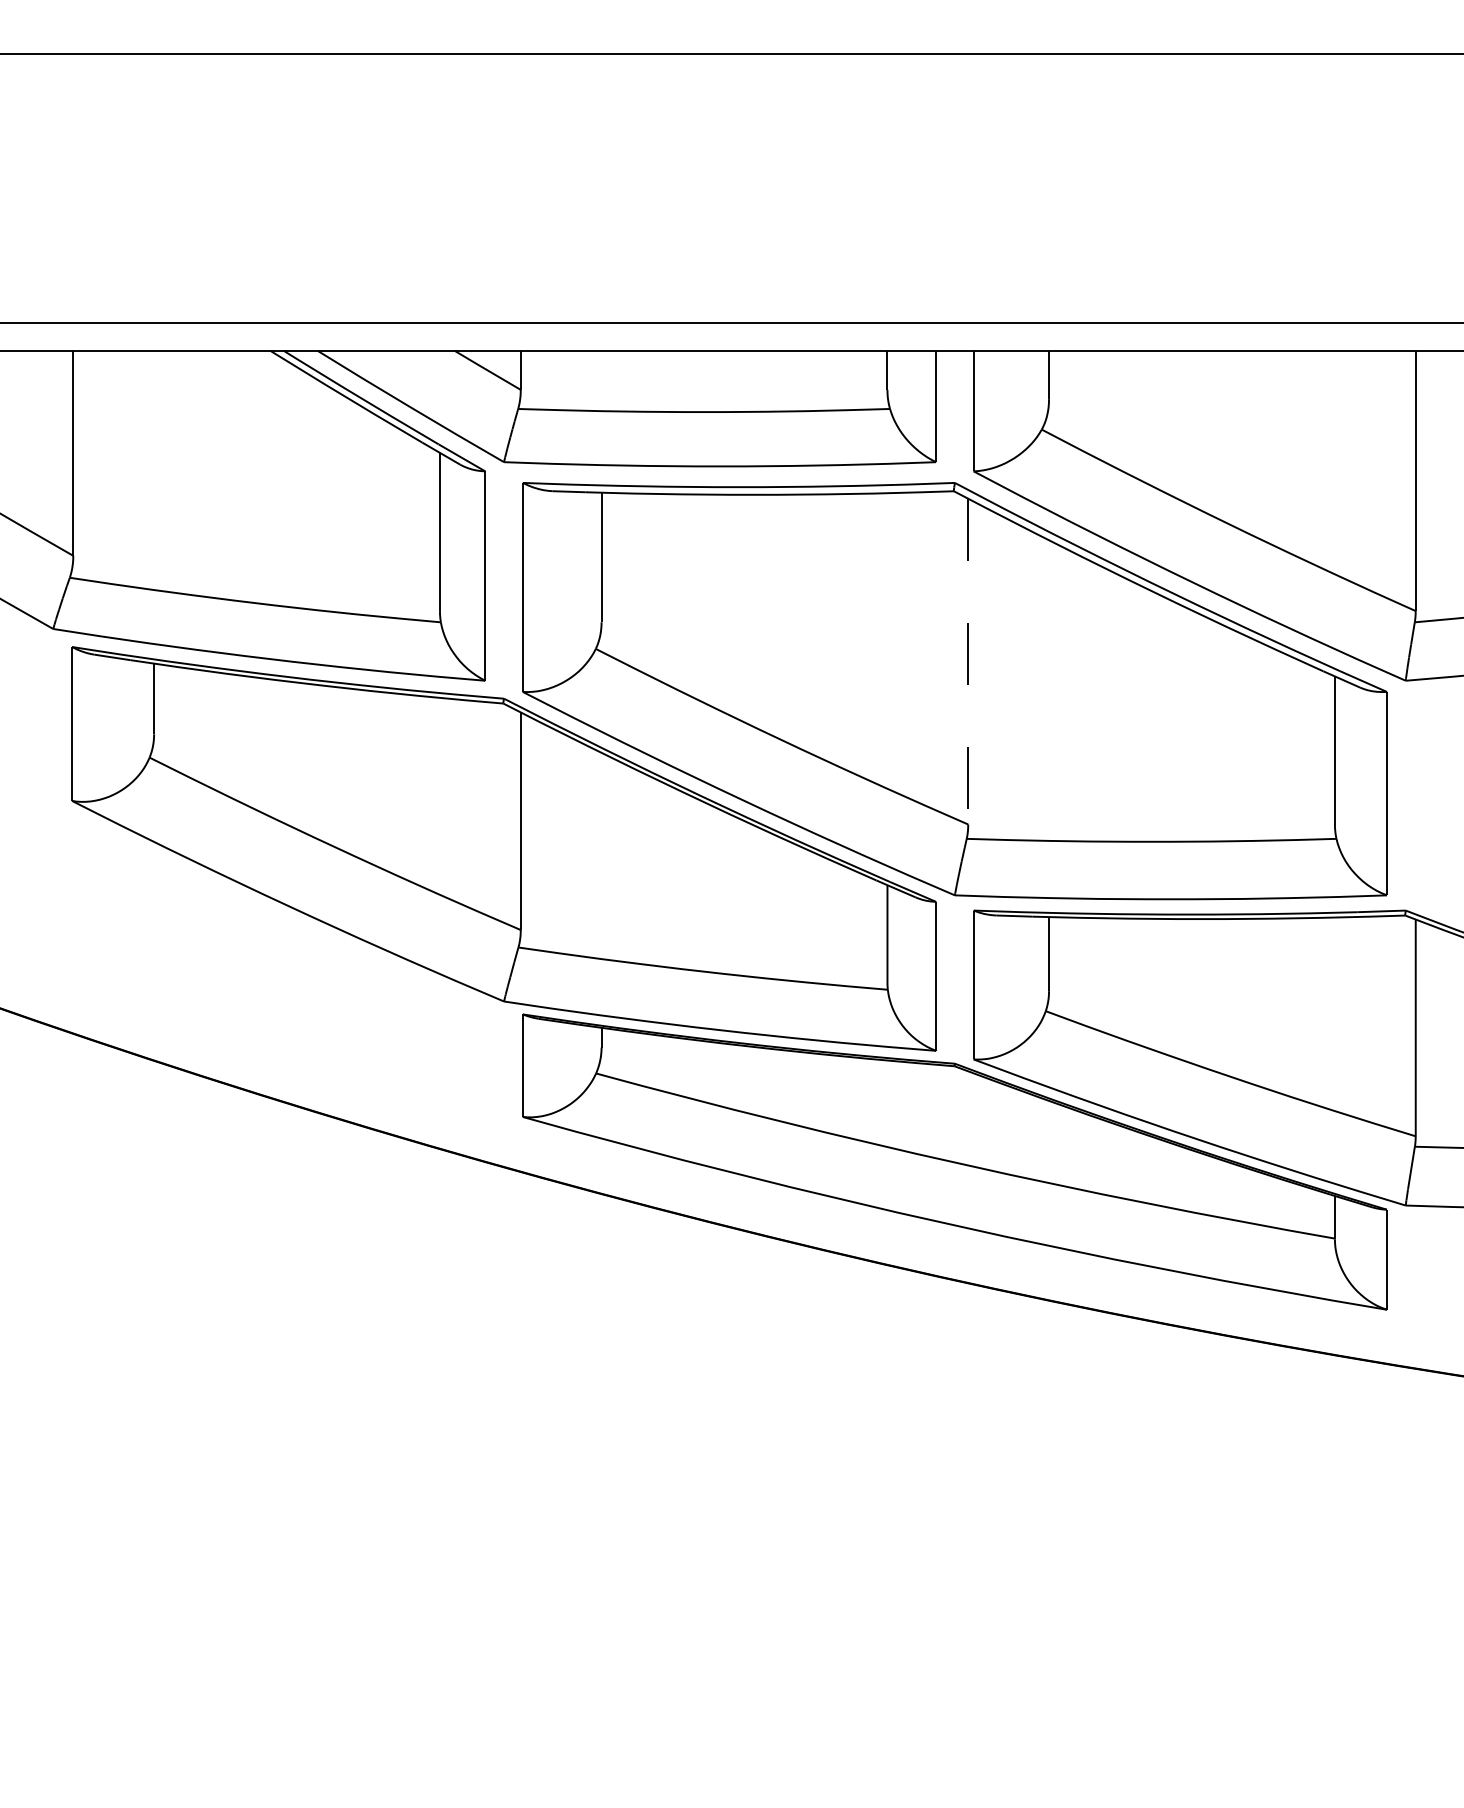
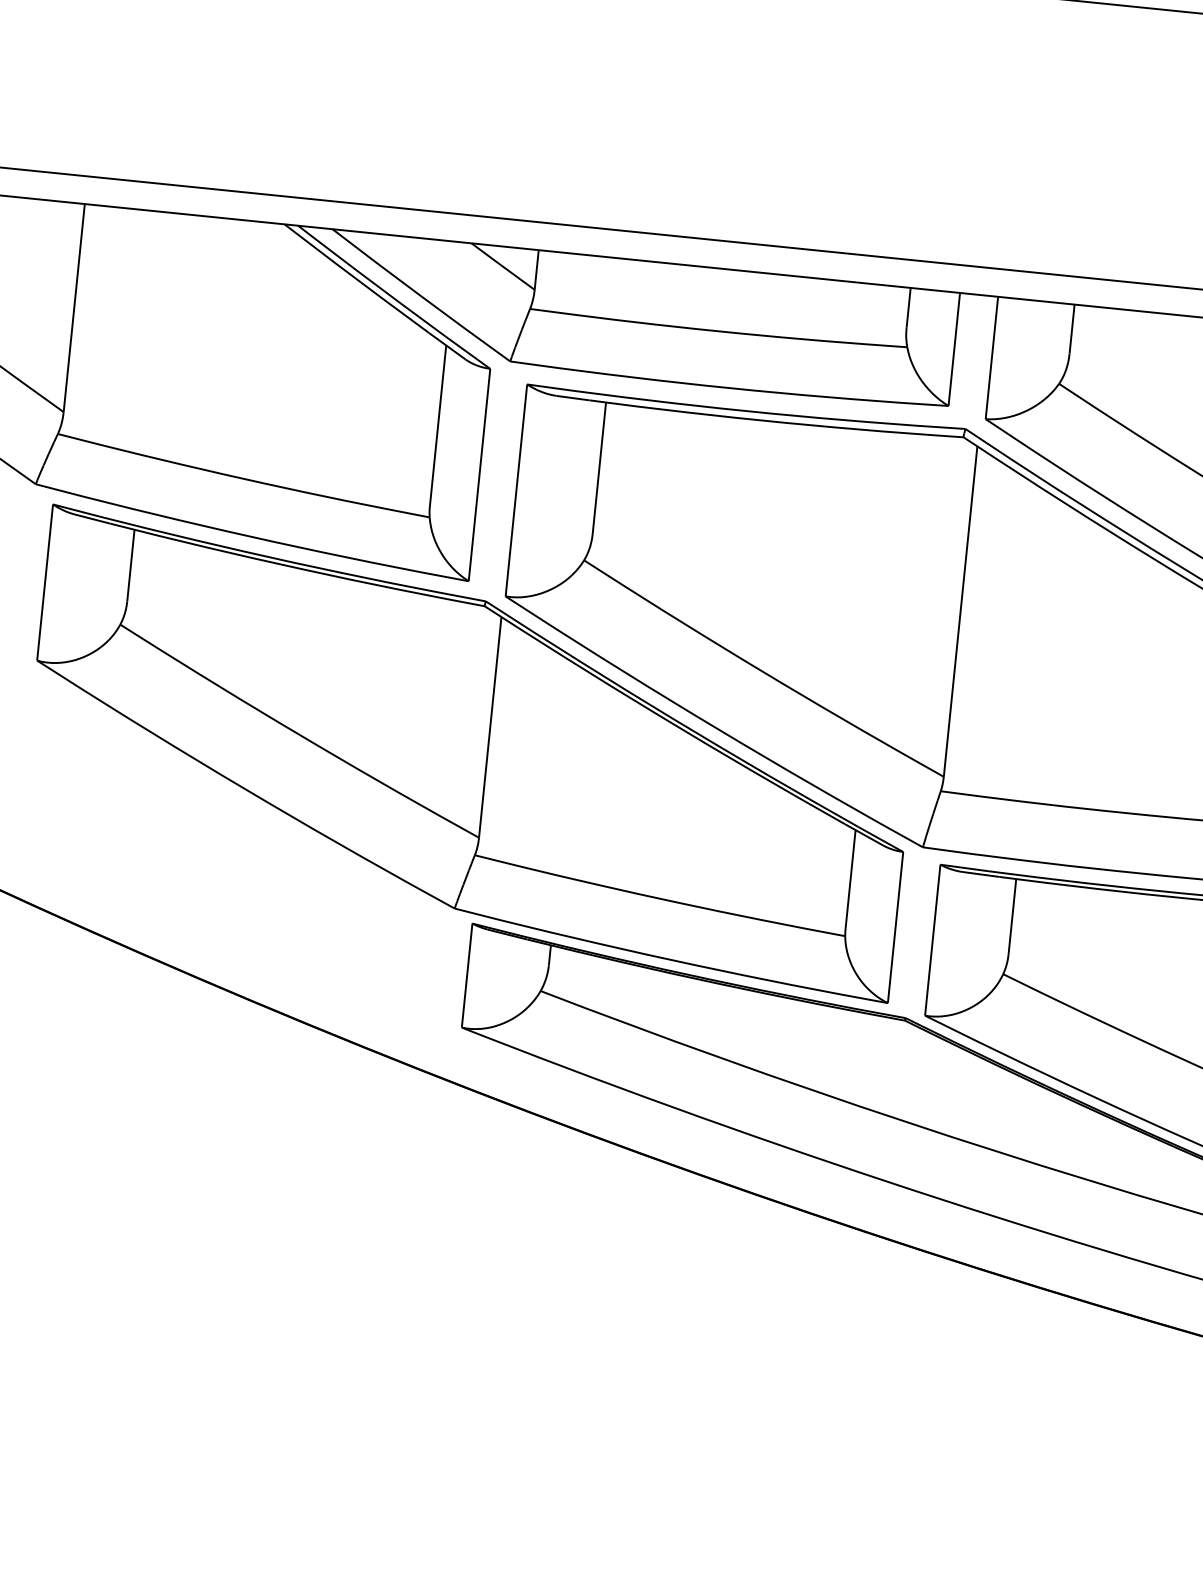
line: (968, 661) -> (960, 611), dashed -> solid

